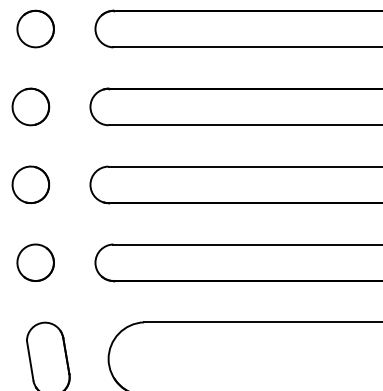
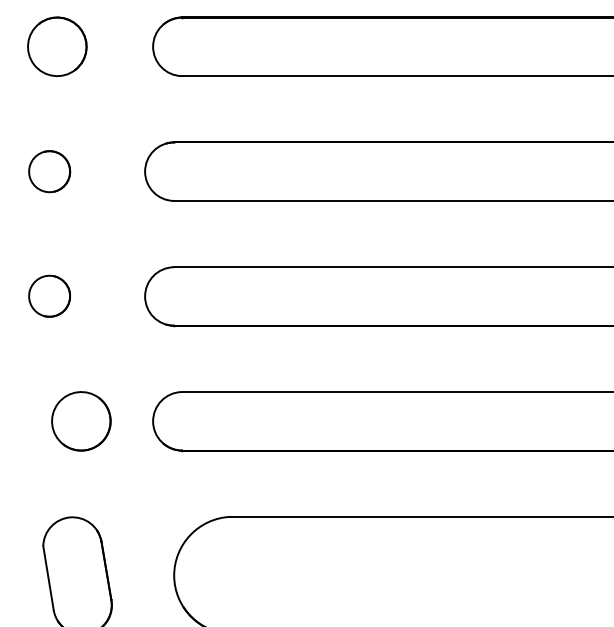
part: (30, 106) -> (48, 170), size x0.7
part: (30, 184) -> (48, 295), size x0.7
part: (35, 262) -> (81, 420), moved

